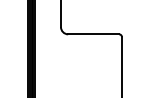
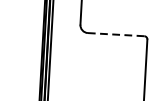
line: (93, 34) -> (115, 34), solid -> dashed

